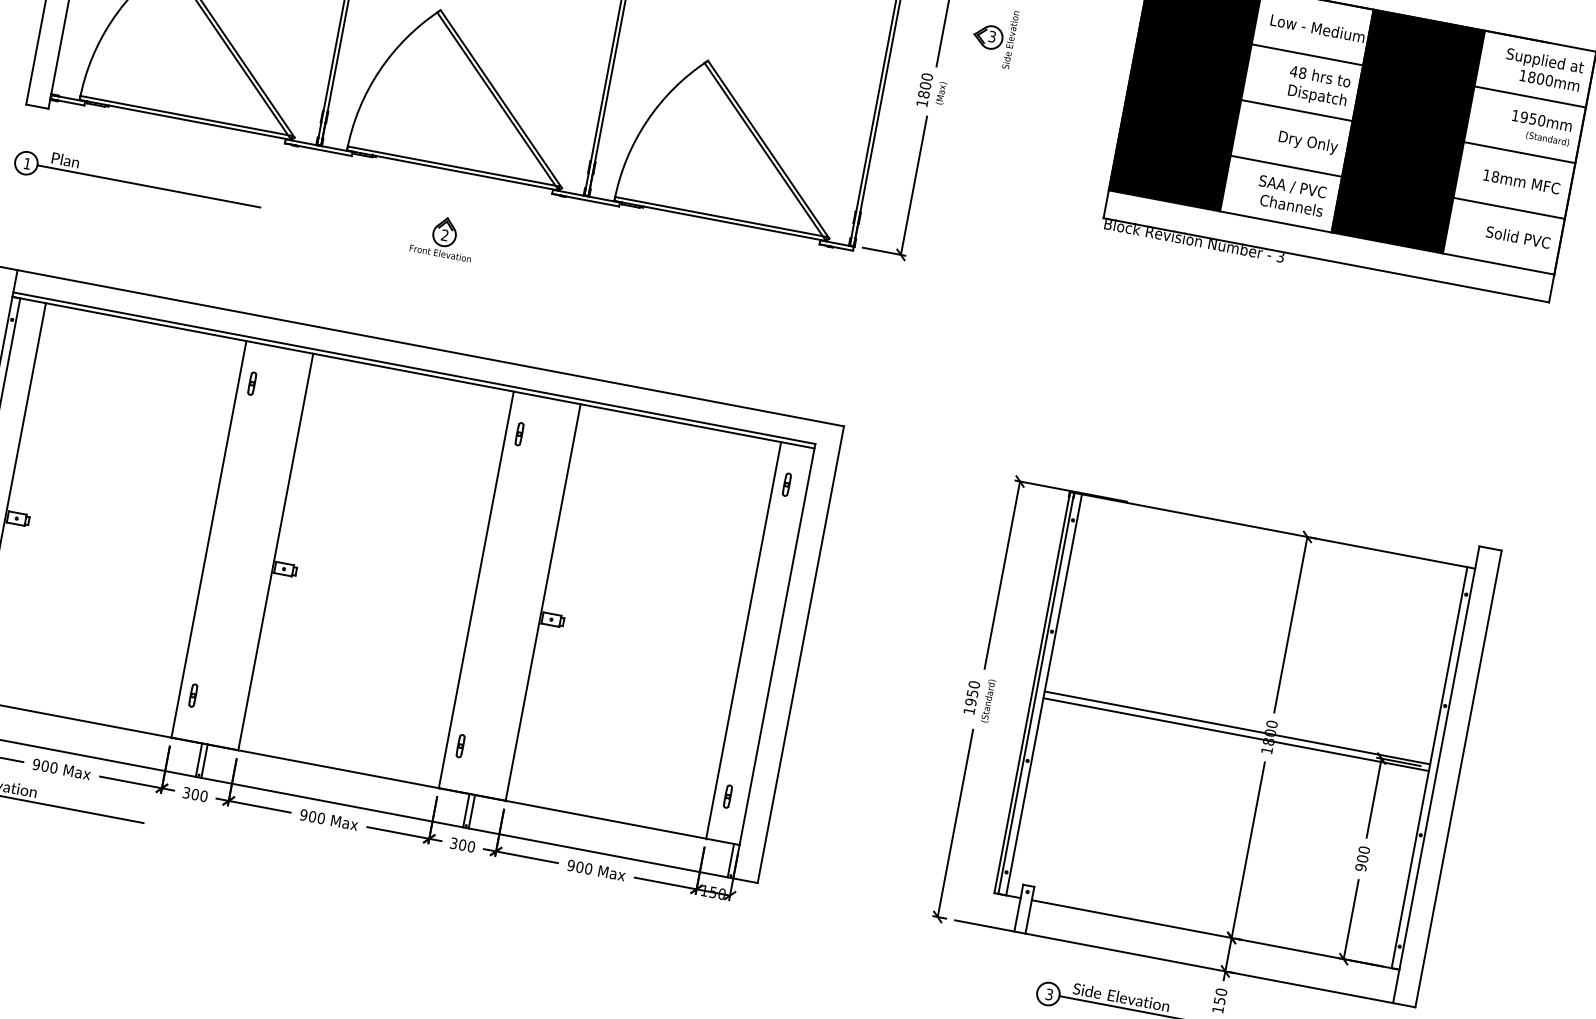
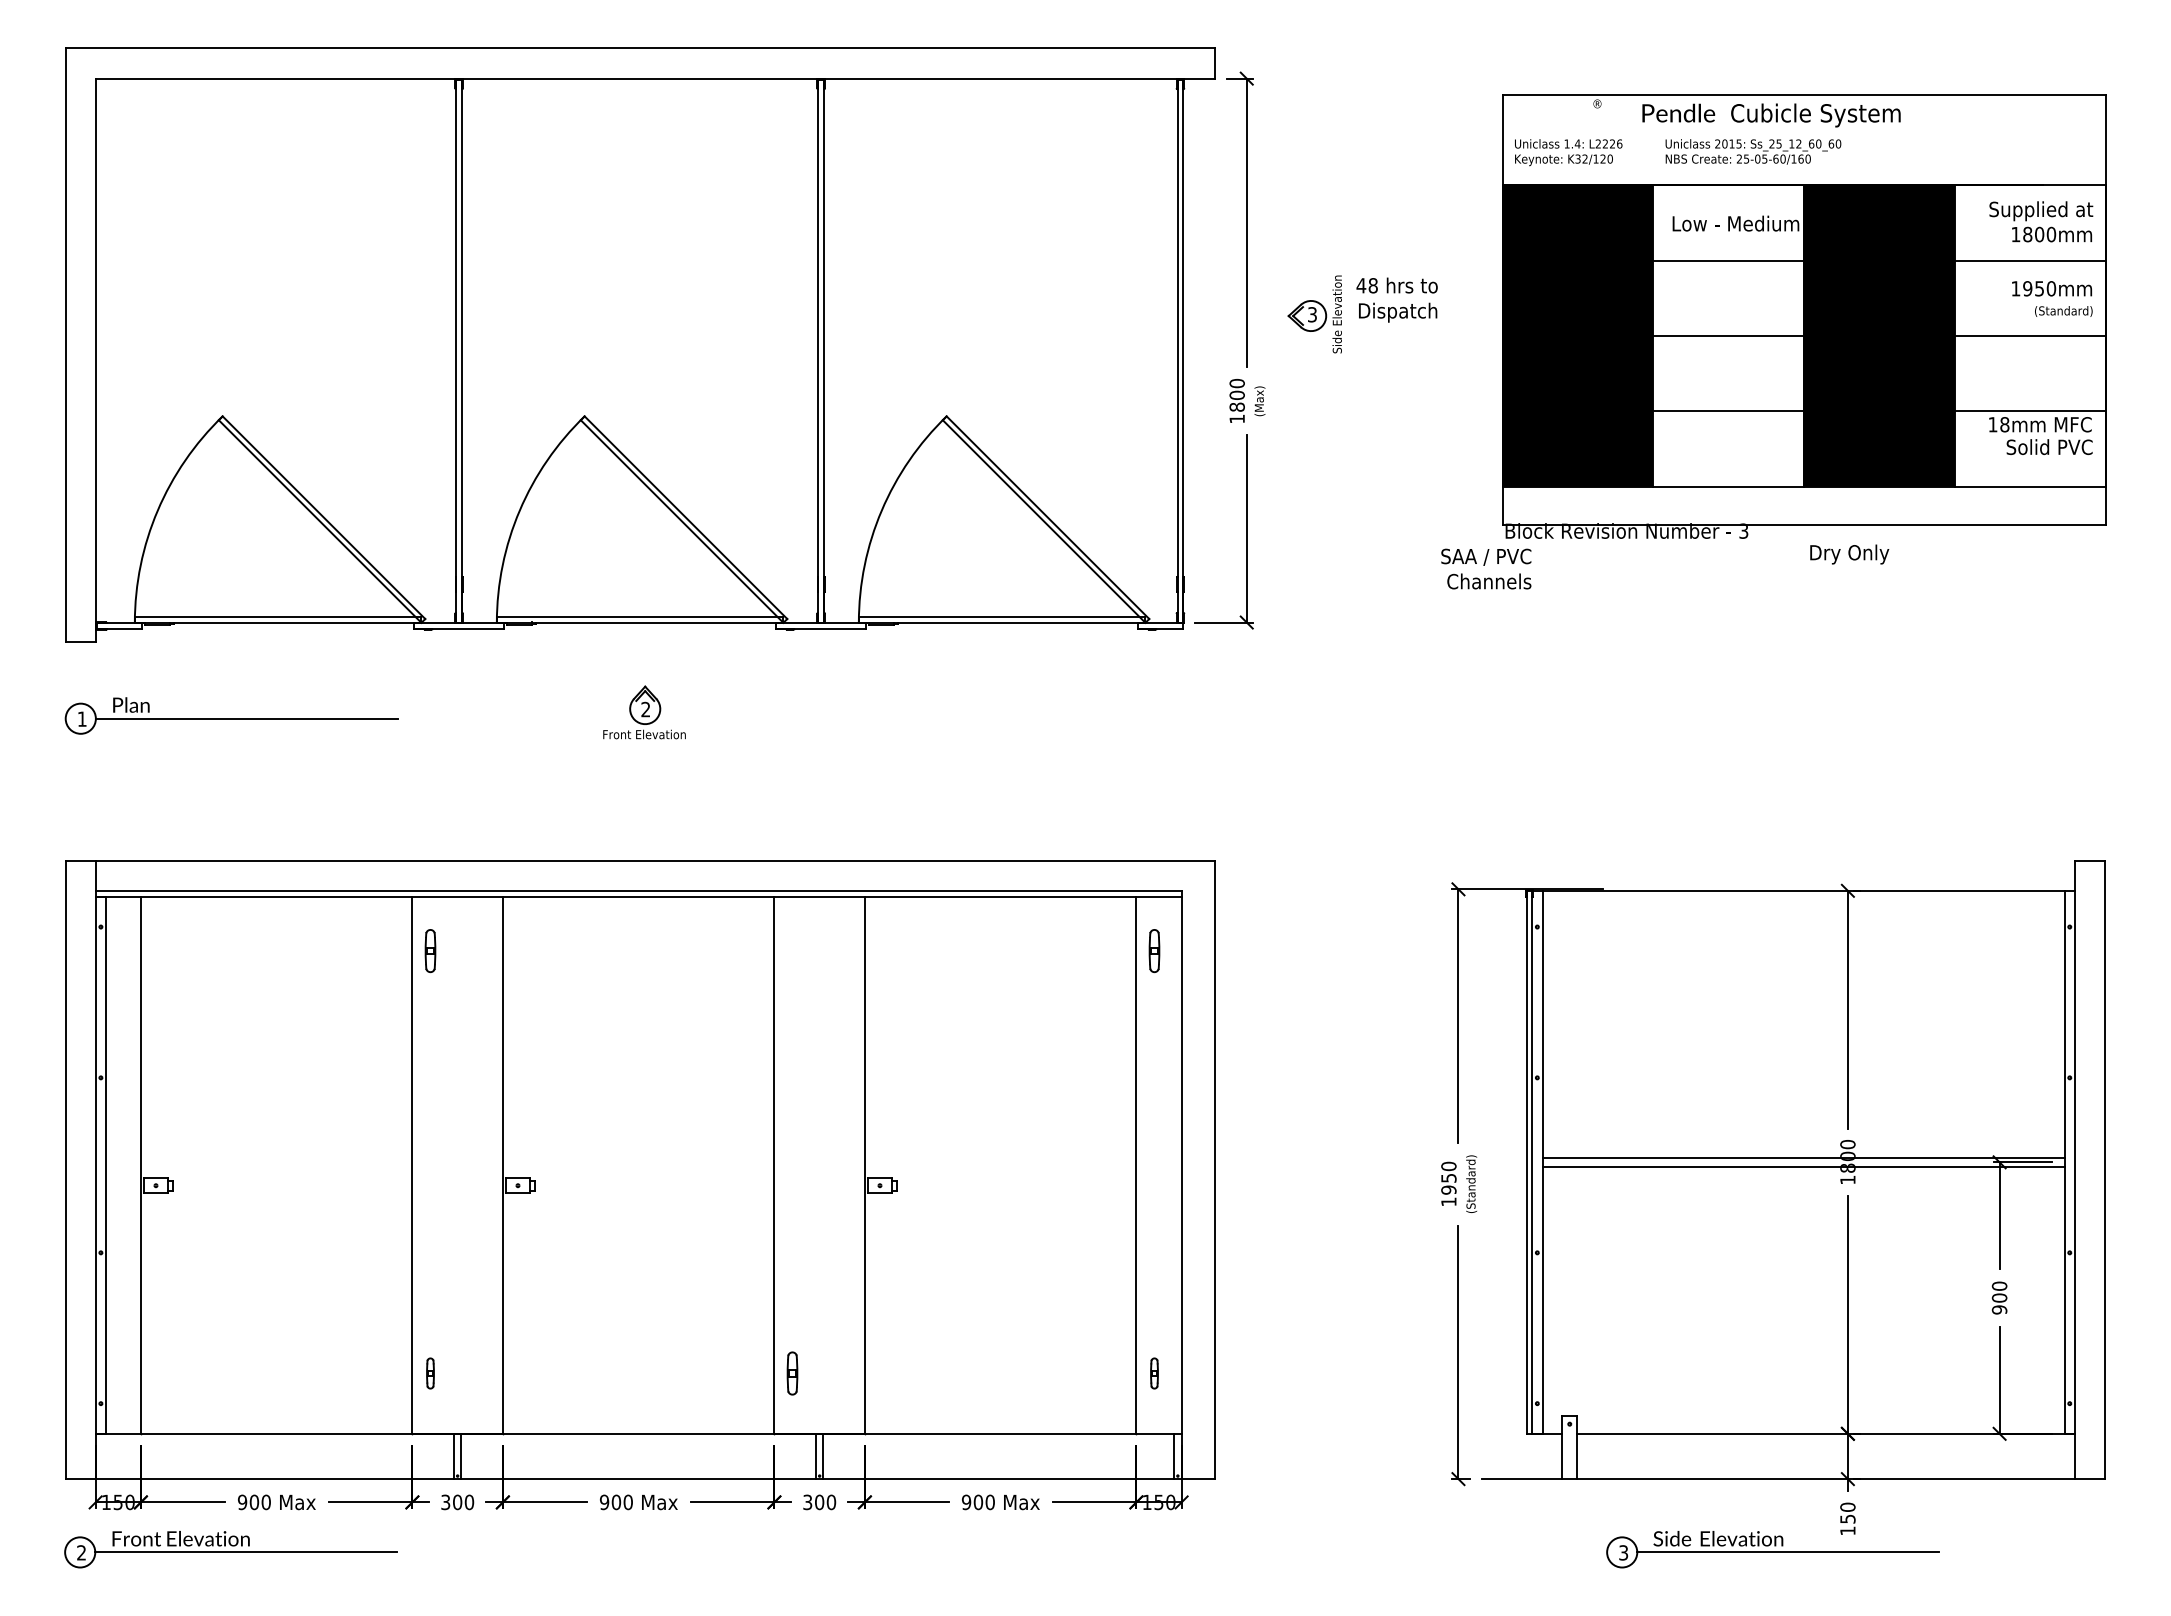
text: (1318, 86) -> (1396, 299), moved
text: (1308, 142) -> (1849, 554), moved
text: (1521, 181) -> (2040, 424), moved
text: (1291, 195) -> (1486, 568), moved
part: (252, 383) -> (430, 951), size x1.4
part: (519, 434) -> (792, 951), removed
part: (786, 484) -> (1154, 951), size x1.4
part: (460, 746) -> (792, 1373), size x1.4

